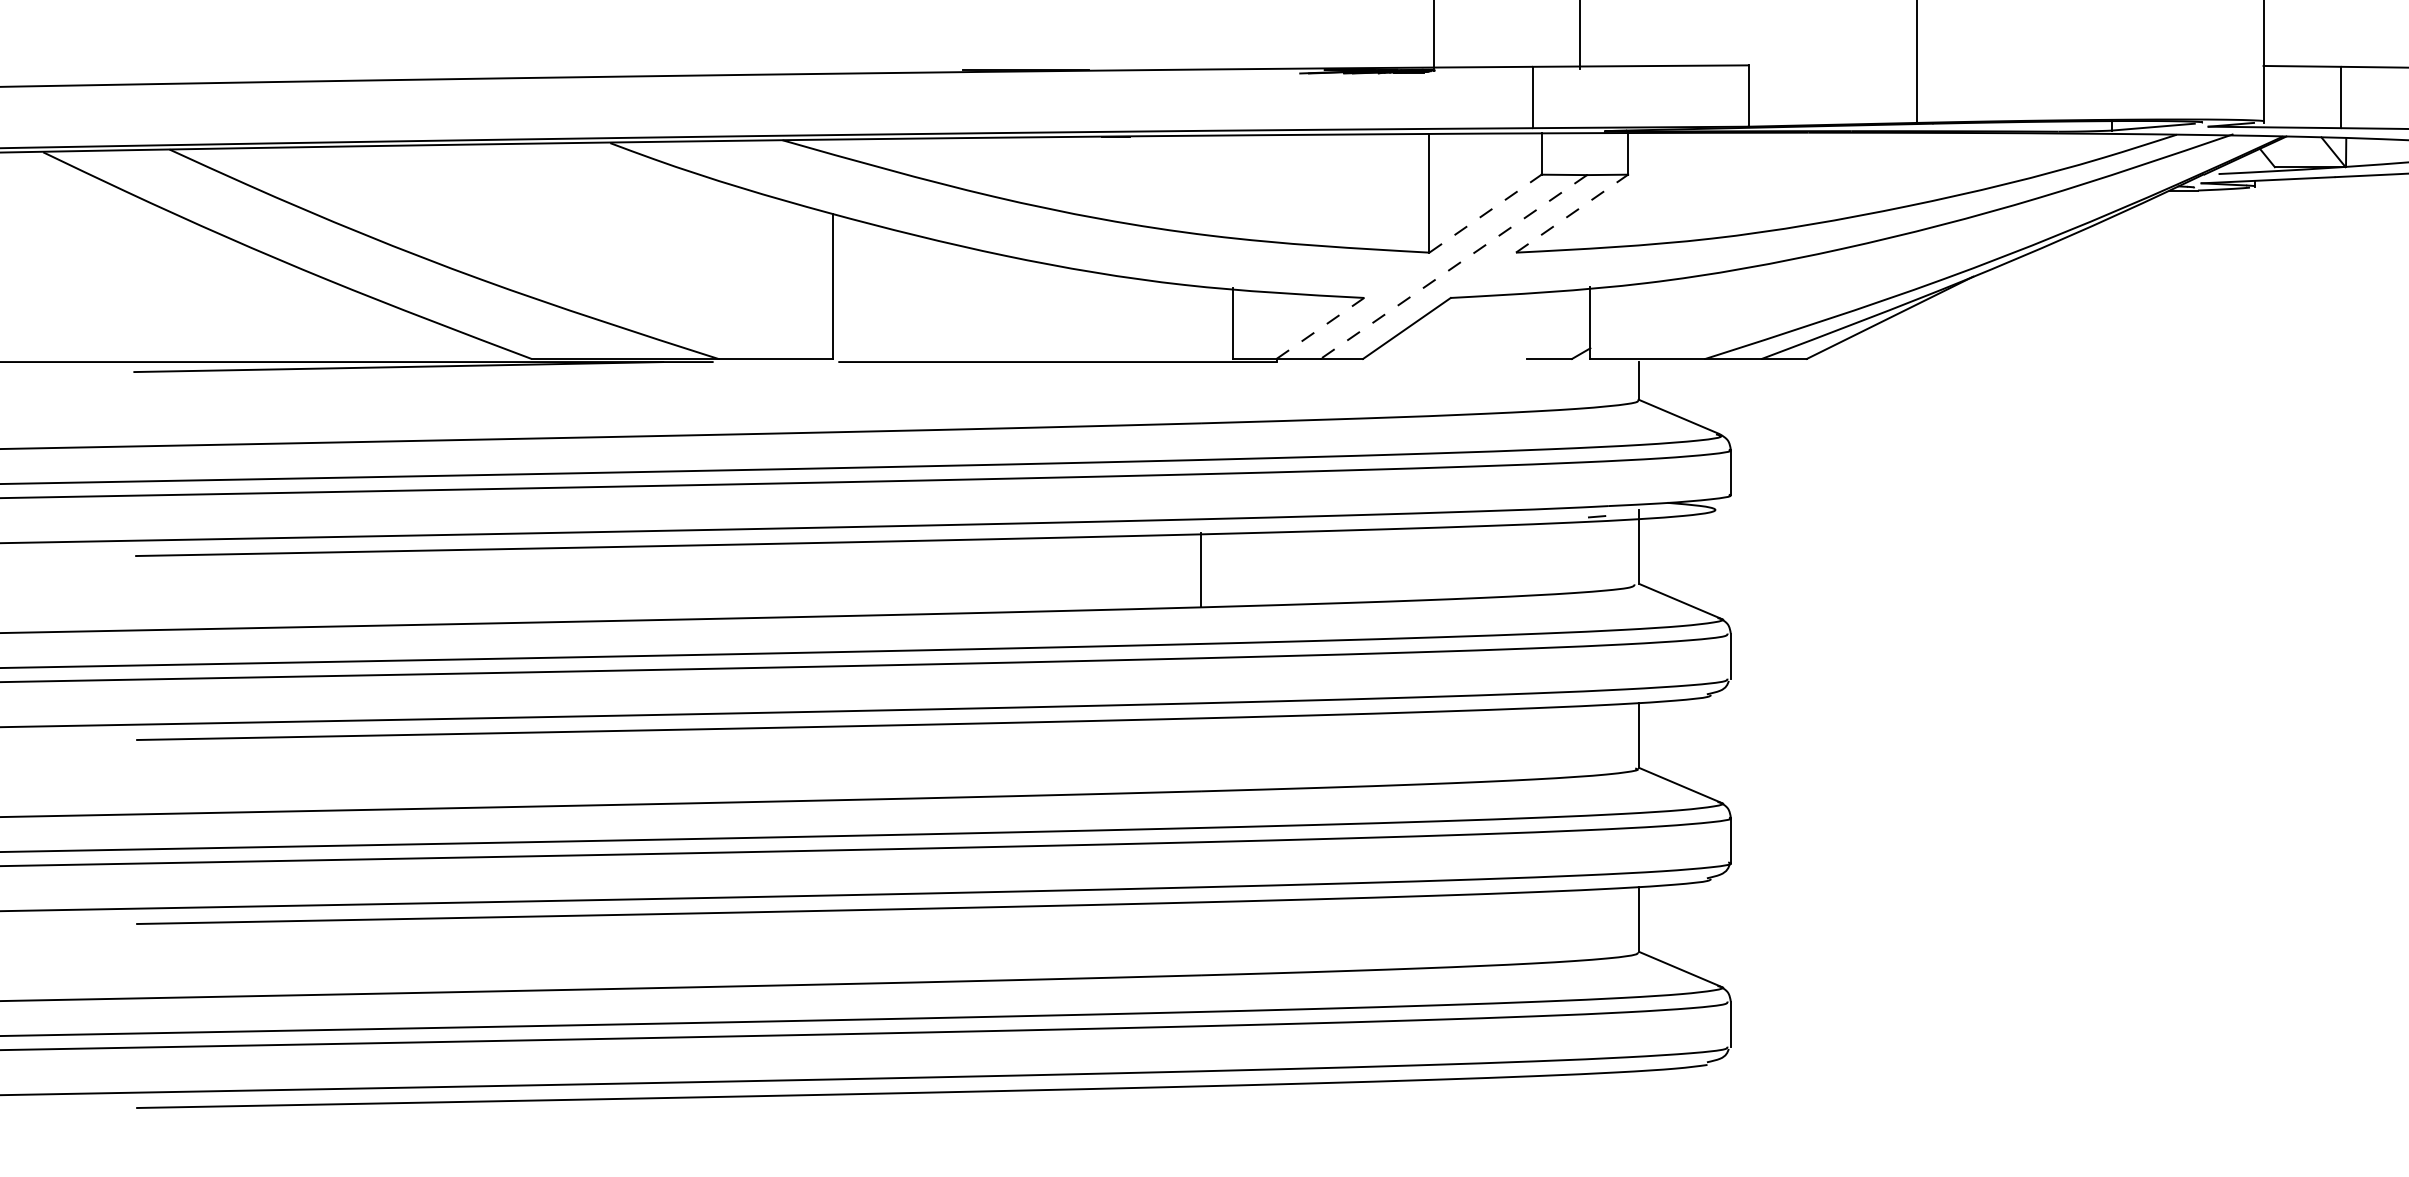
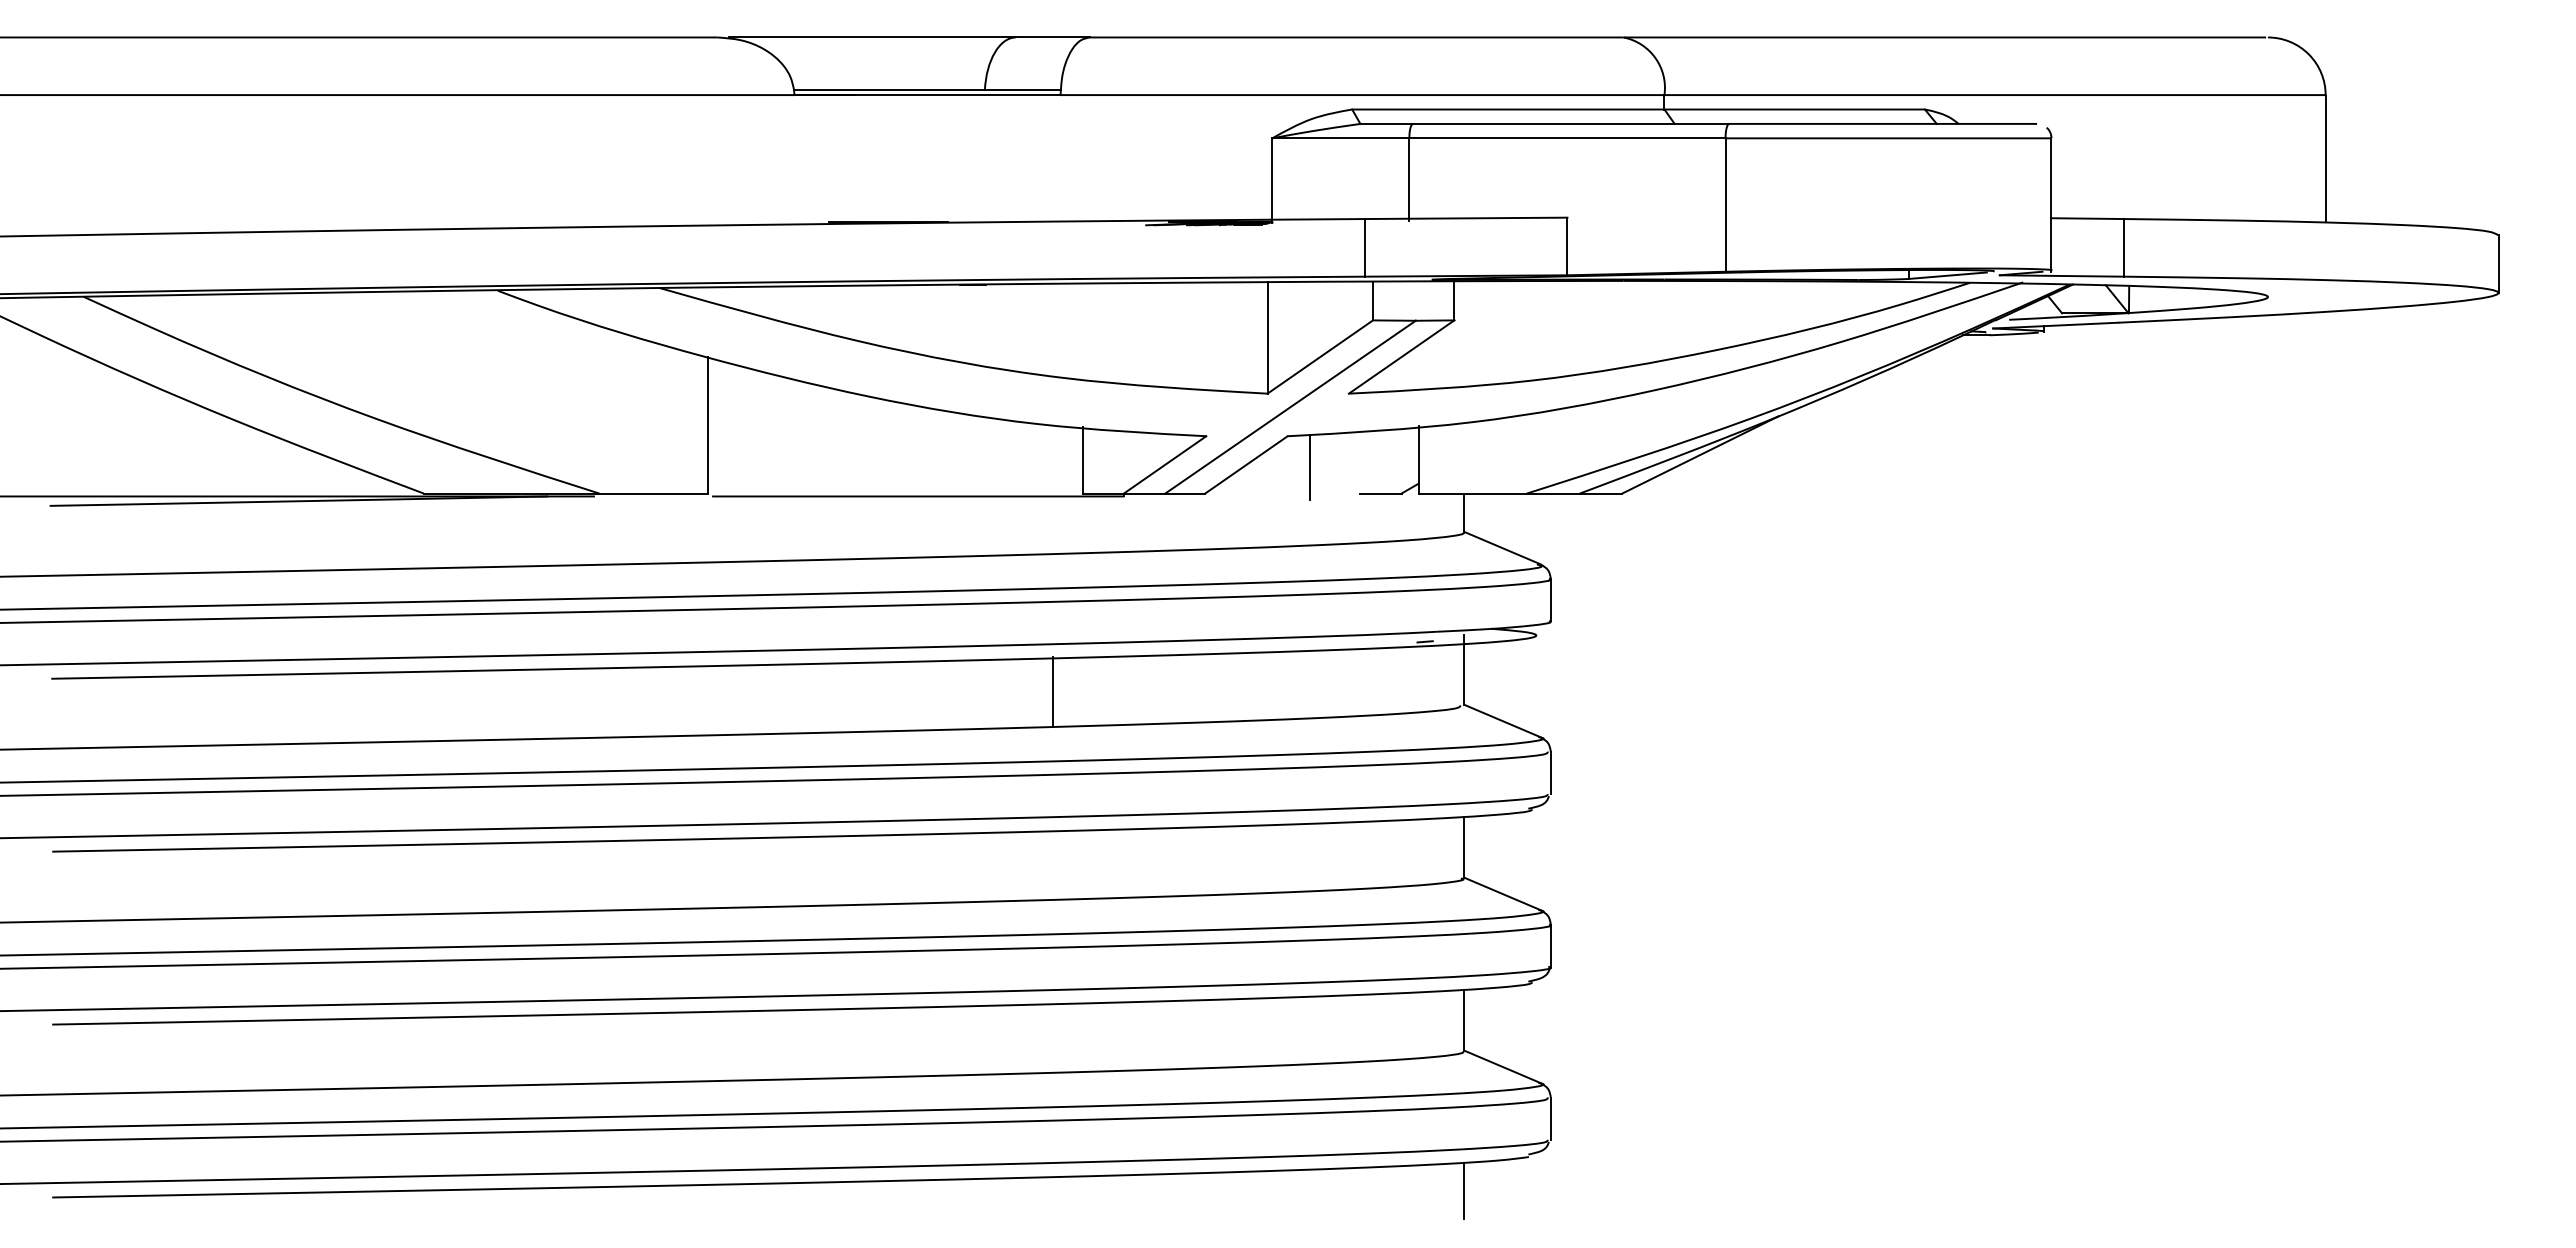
line: (1485, 213) -> (1320, 356), dashed -> solid
line: (1572, 213) -> (1402, 356), dashed -> solid
line: (1453, 267) -> (1290, 407), dashed -> solid
line: (1320, 328) -> (1165, 464), dashed -> solid
line: (1474, 331) -> (1309, 467), added
line: (1638, 1100) -> (1464, 1190), added

